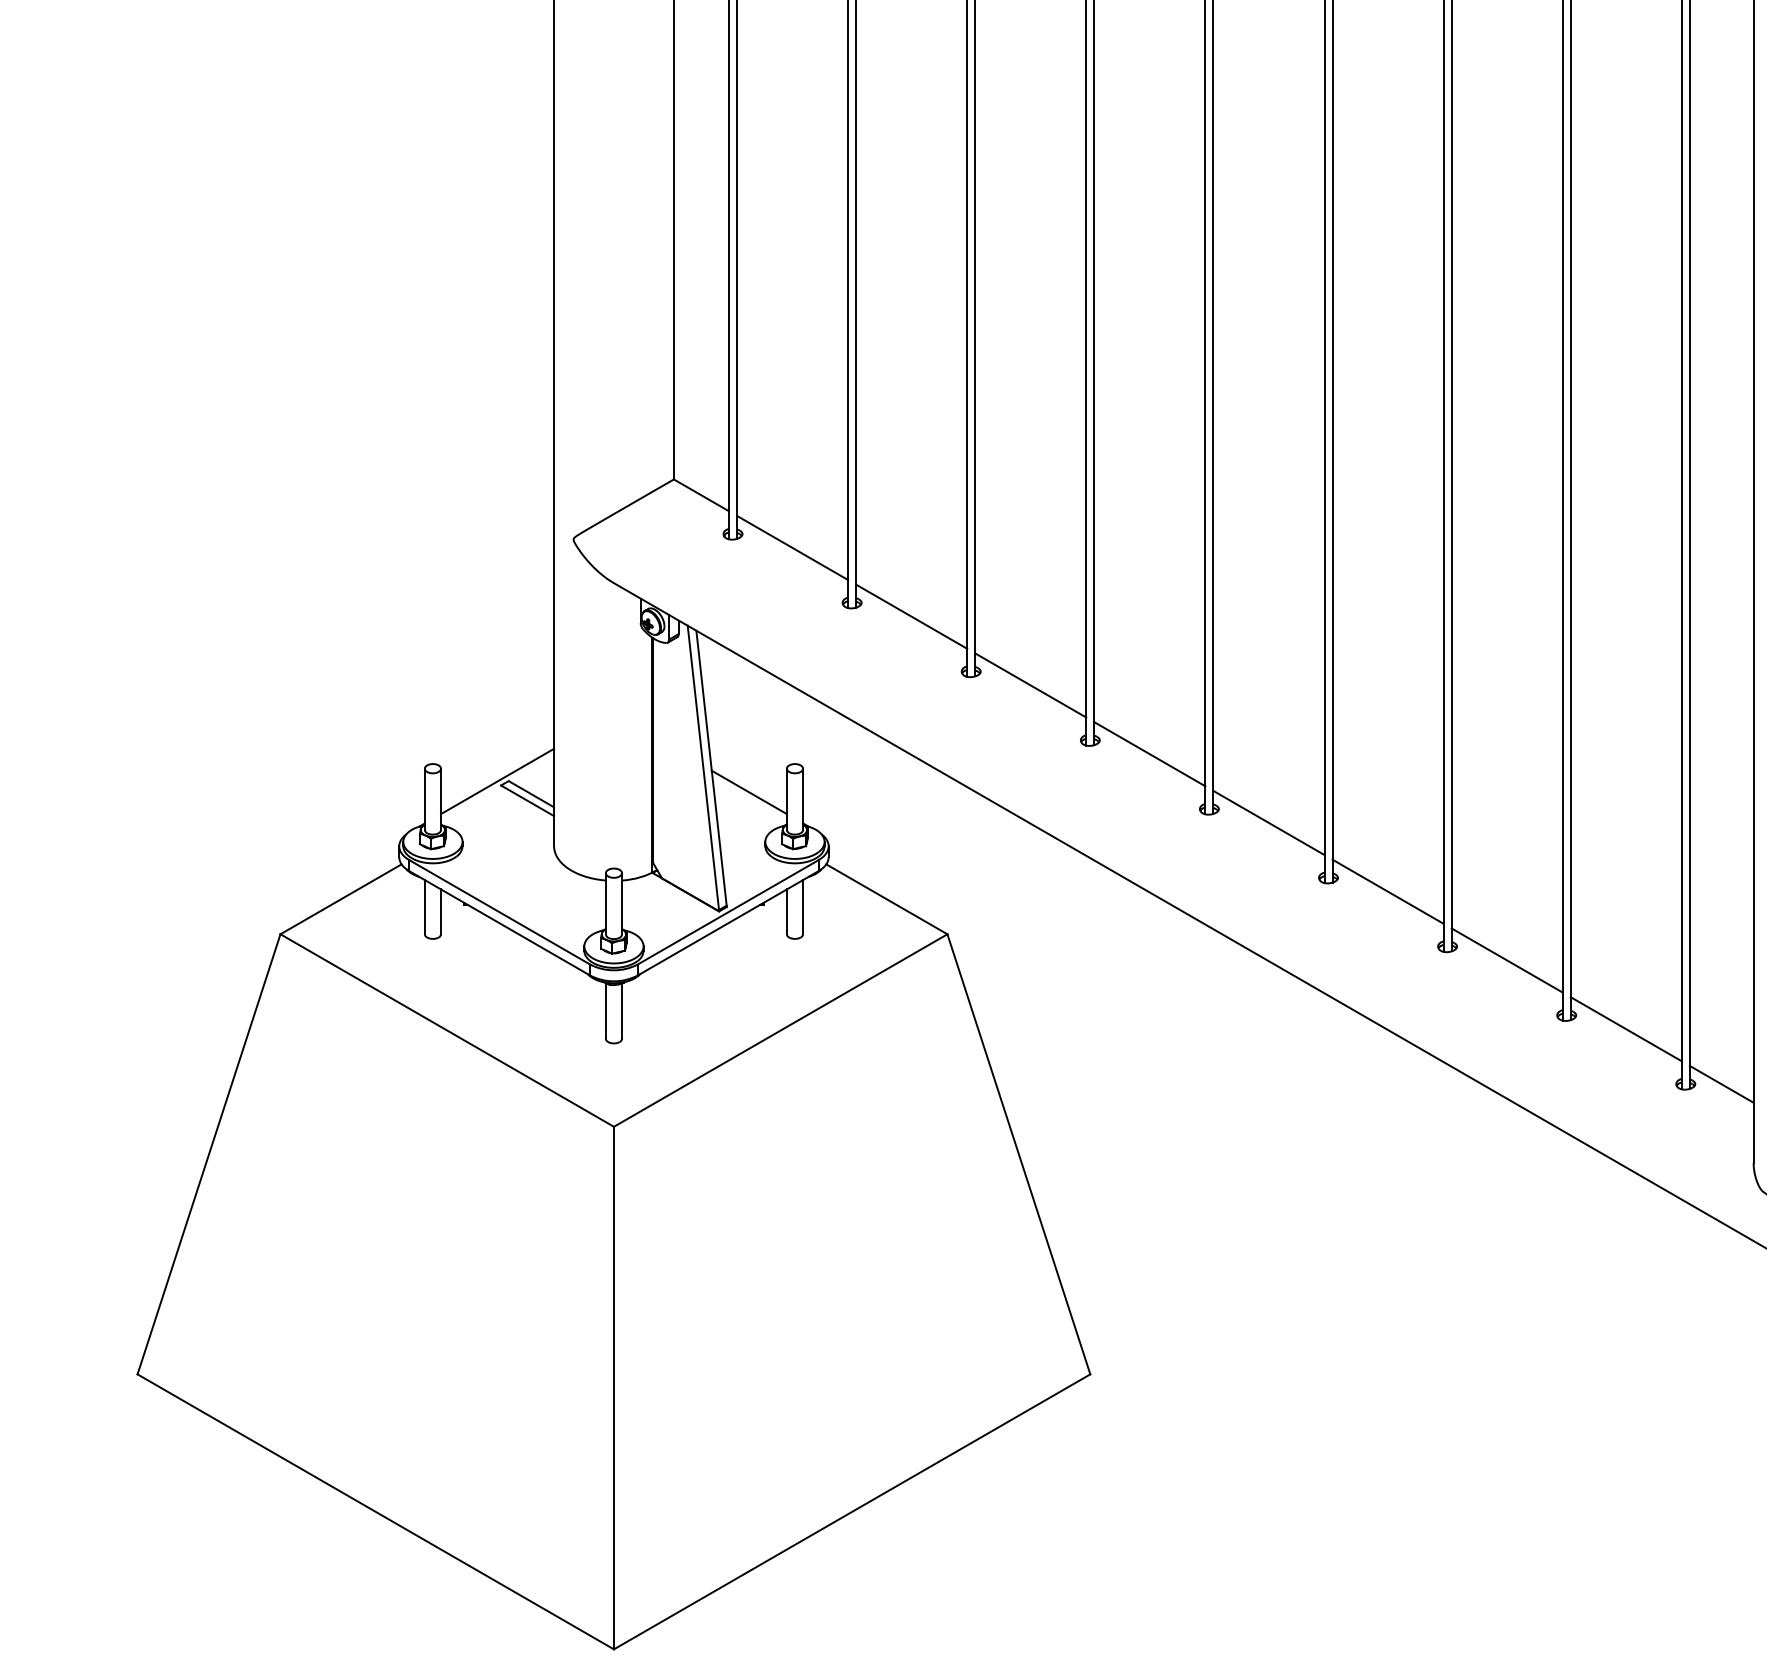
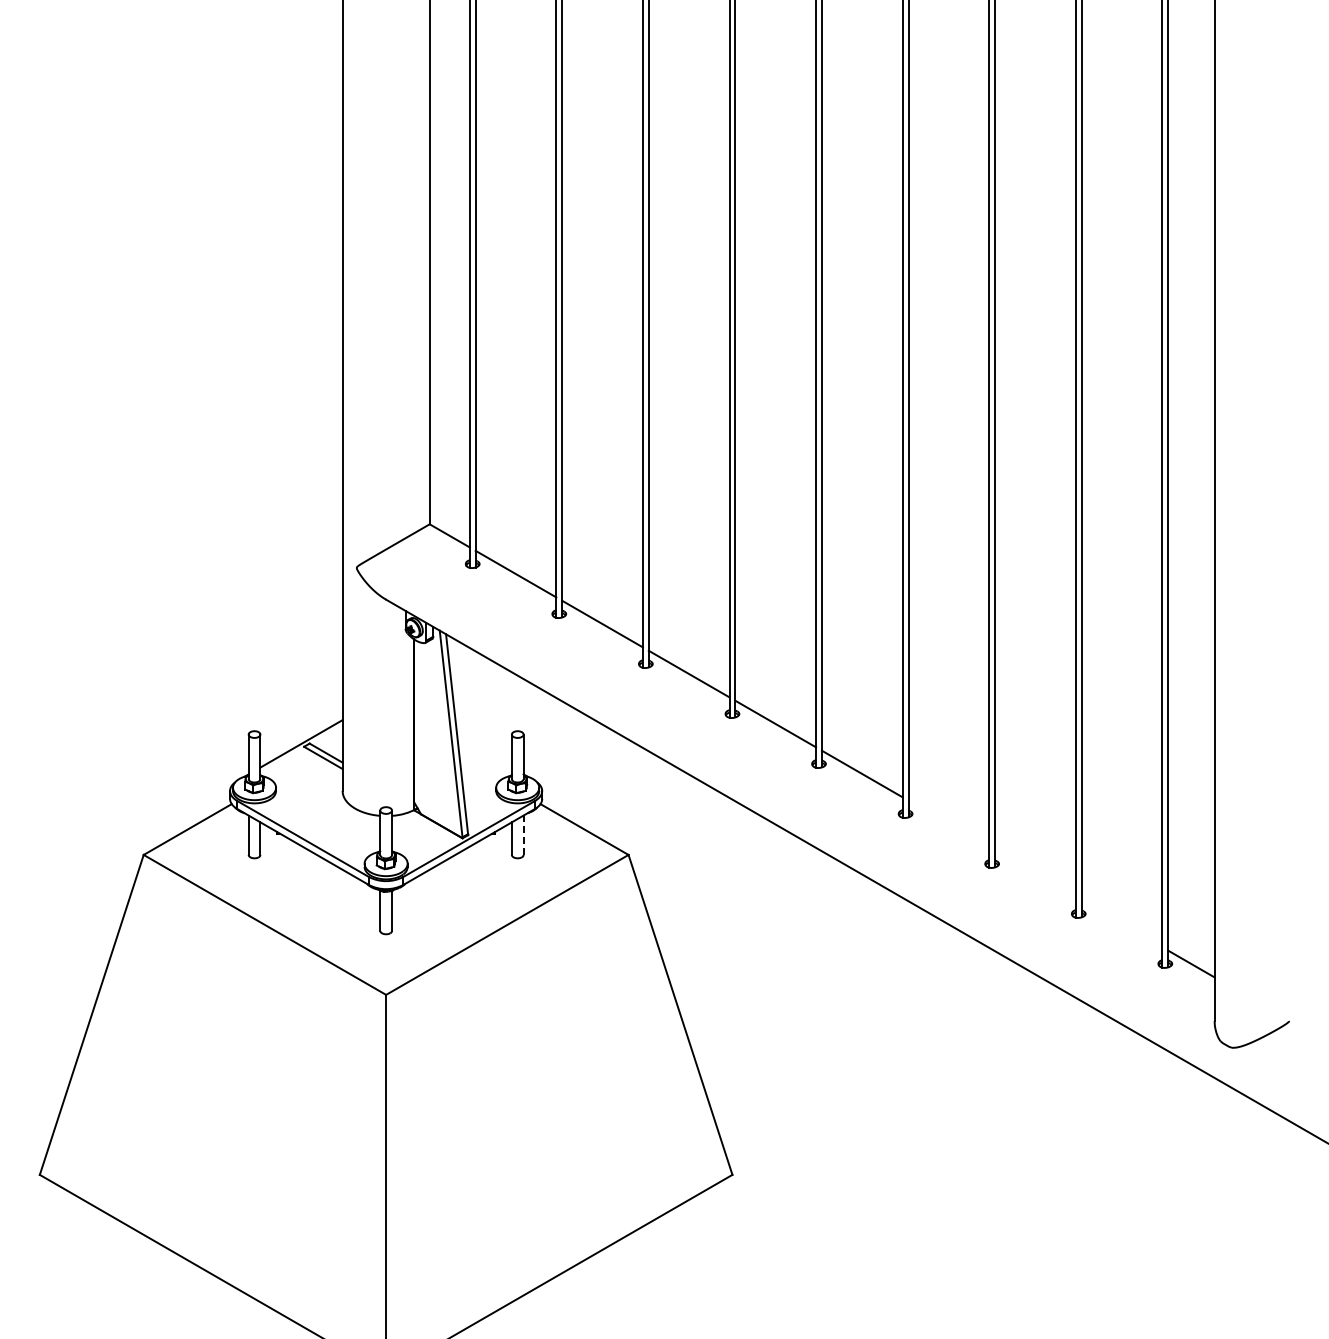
line: (749, 791) -> (484, 751), removed
line: (1387, 891) -> (948, 823), removed
line: (802, 907) -> (523, 835), solid -> dashed
line: (1507, 959) -> (1035, 873), removed
line: (1625, 1028) -> (1121, 923), removed

